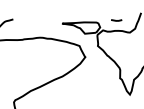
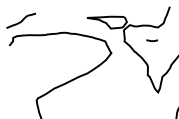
line: (116, 20) -> (151, 40), moved

